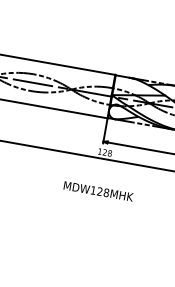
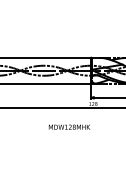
text: (98, 190) -> (69, 126), moved

